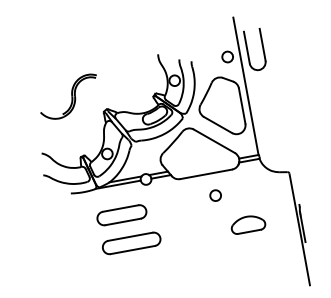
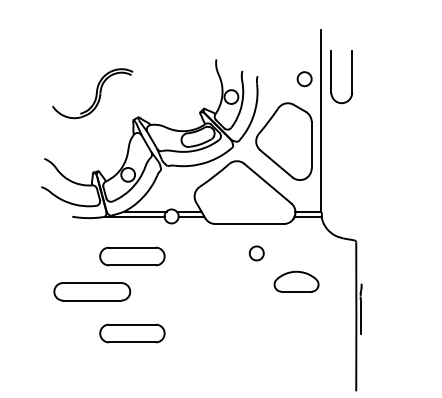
part: (248, 224) -> (296, 281), moved
part: (131, 243) -> (92, 291), moved
part: (132, 273) -> (132, 333), added

